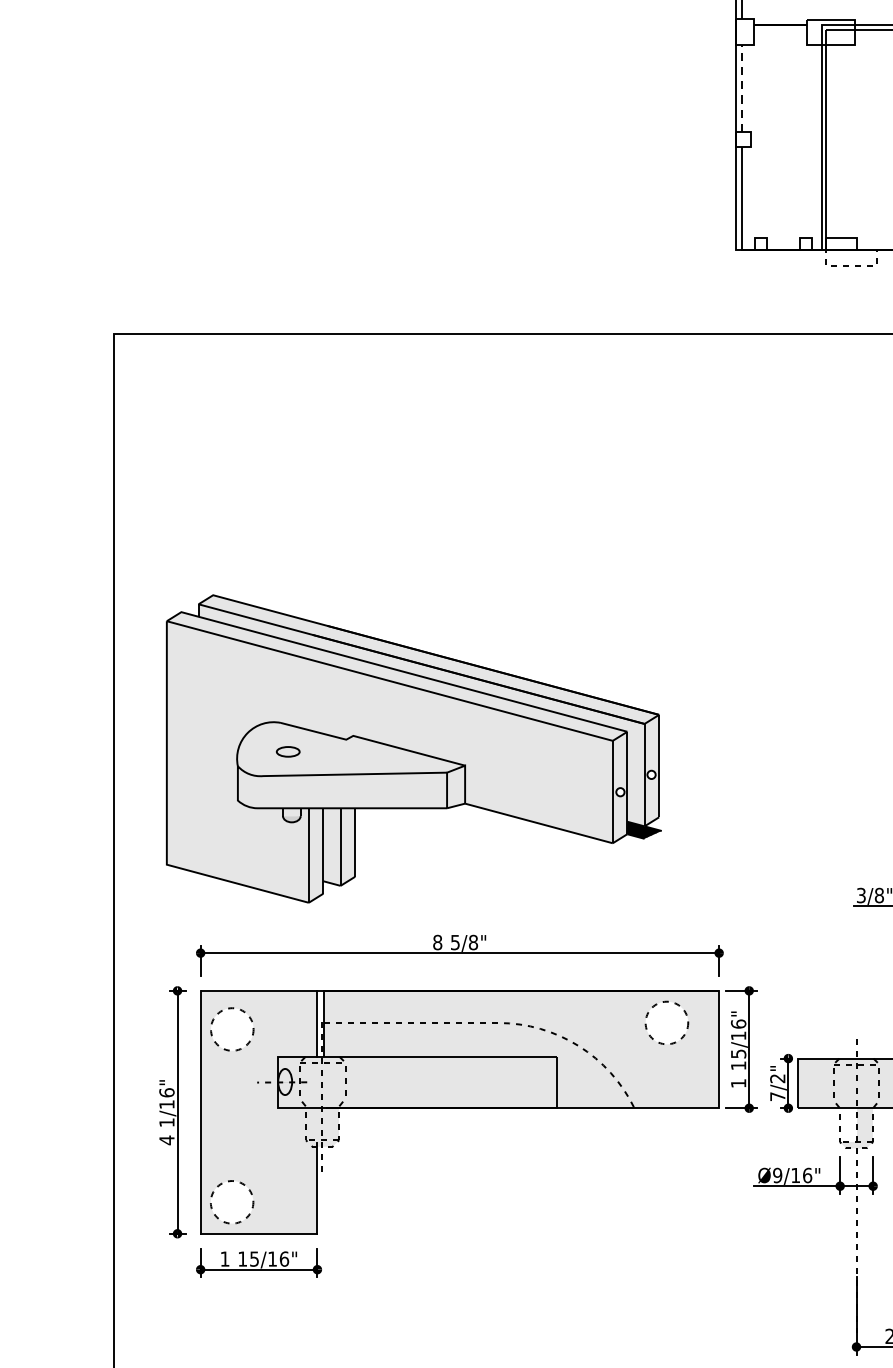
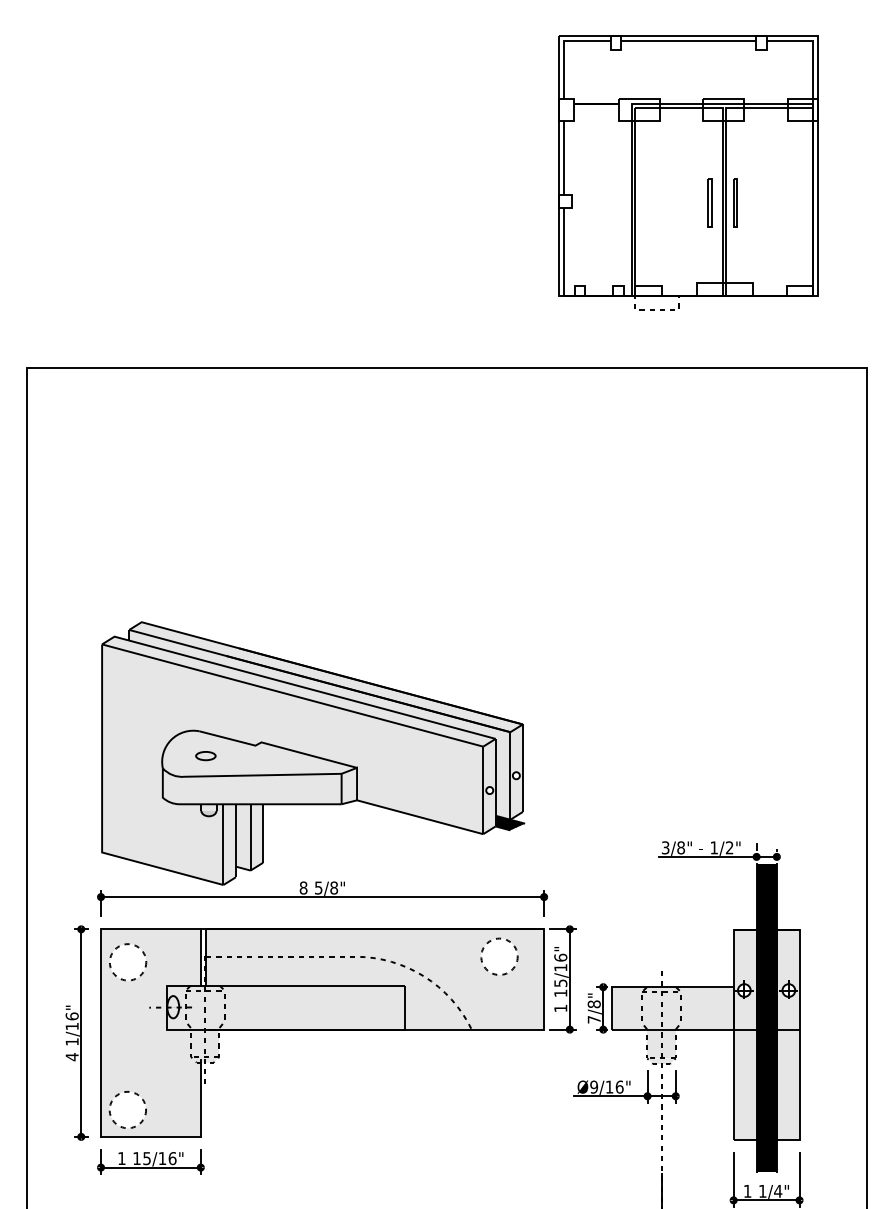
line: (741, 87) -> (563, 157), dashed -> solid
part: (414, 748) -> (313, 753), moved
text: (776, 1078) -> (593, 1004), 7/2" -> 7/8"
fill: (848, 1124) -> (654, 1043), added

